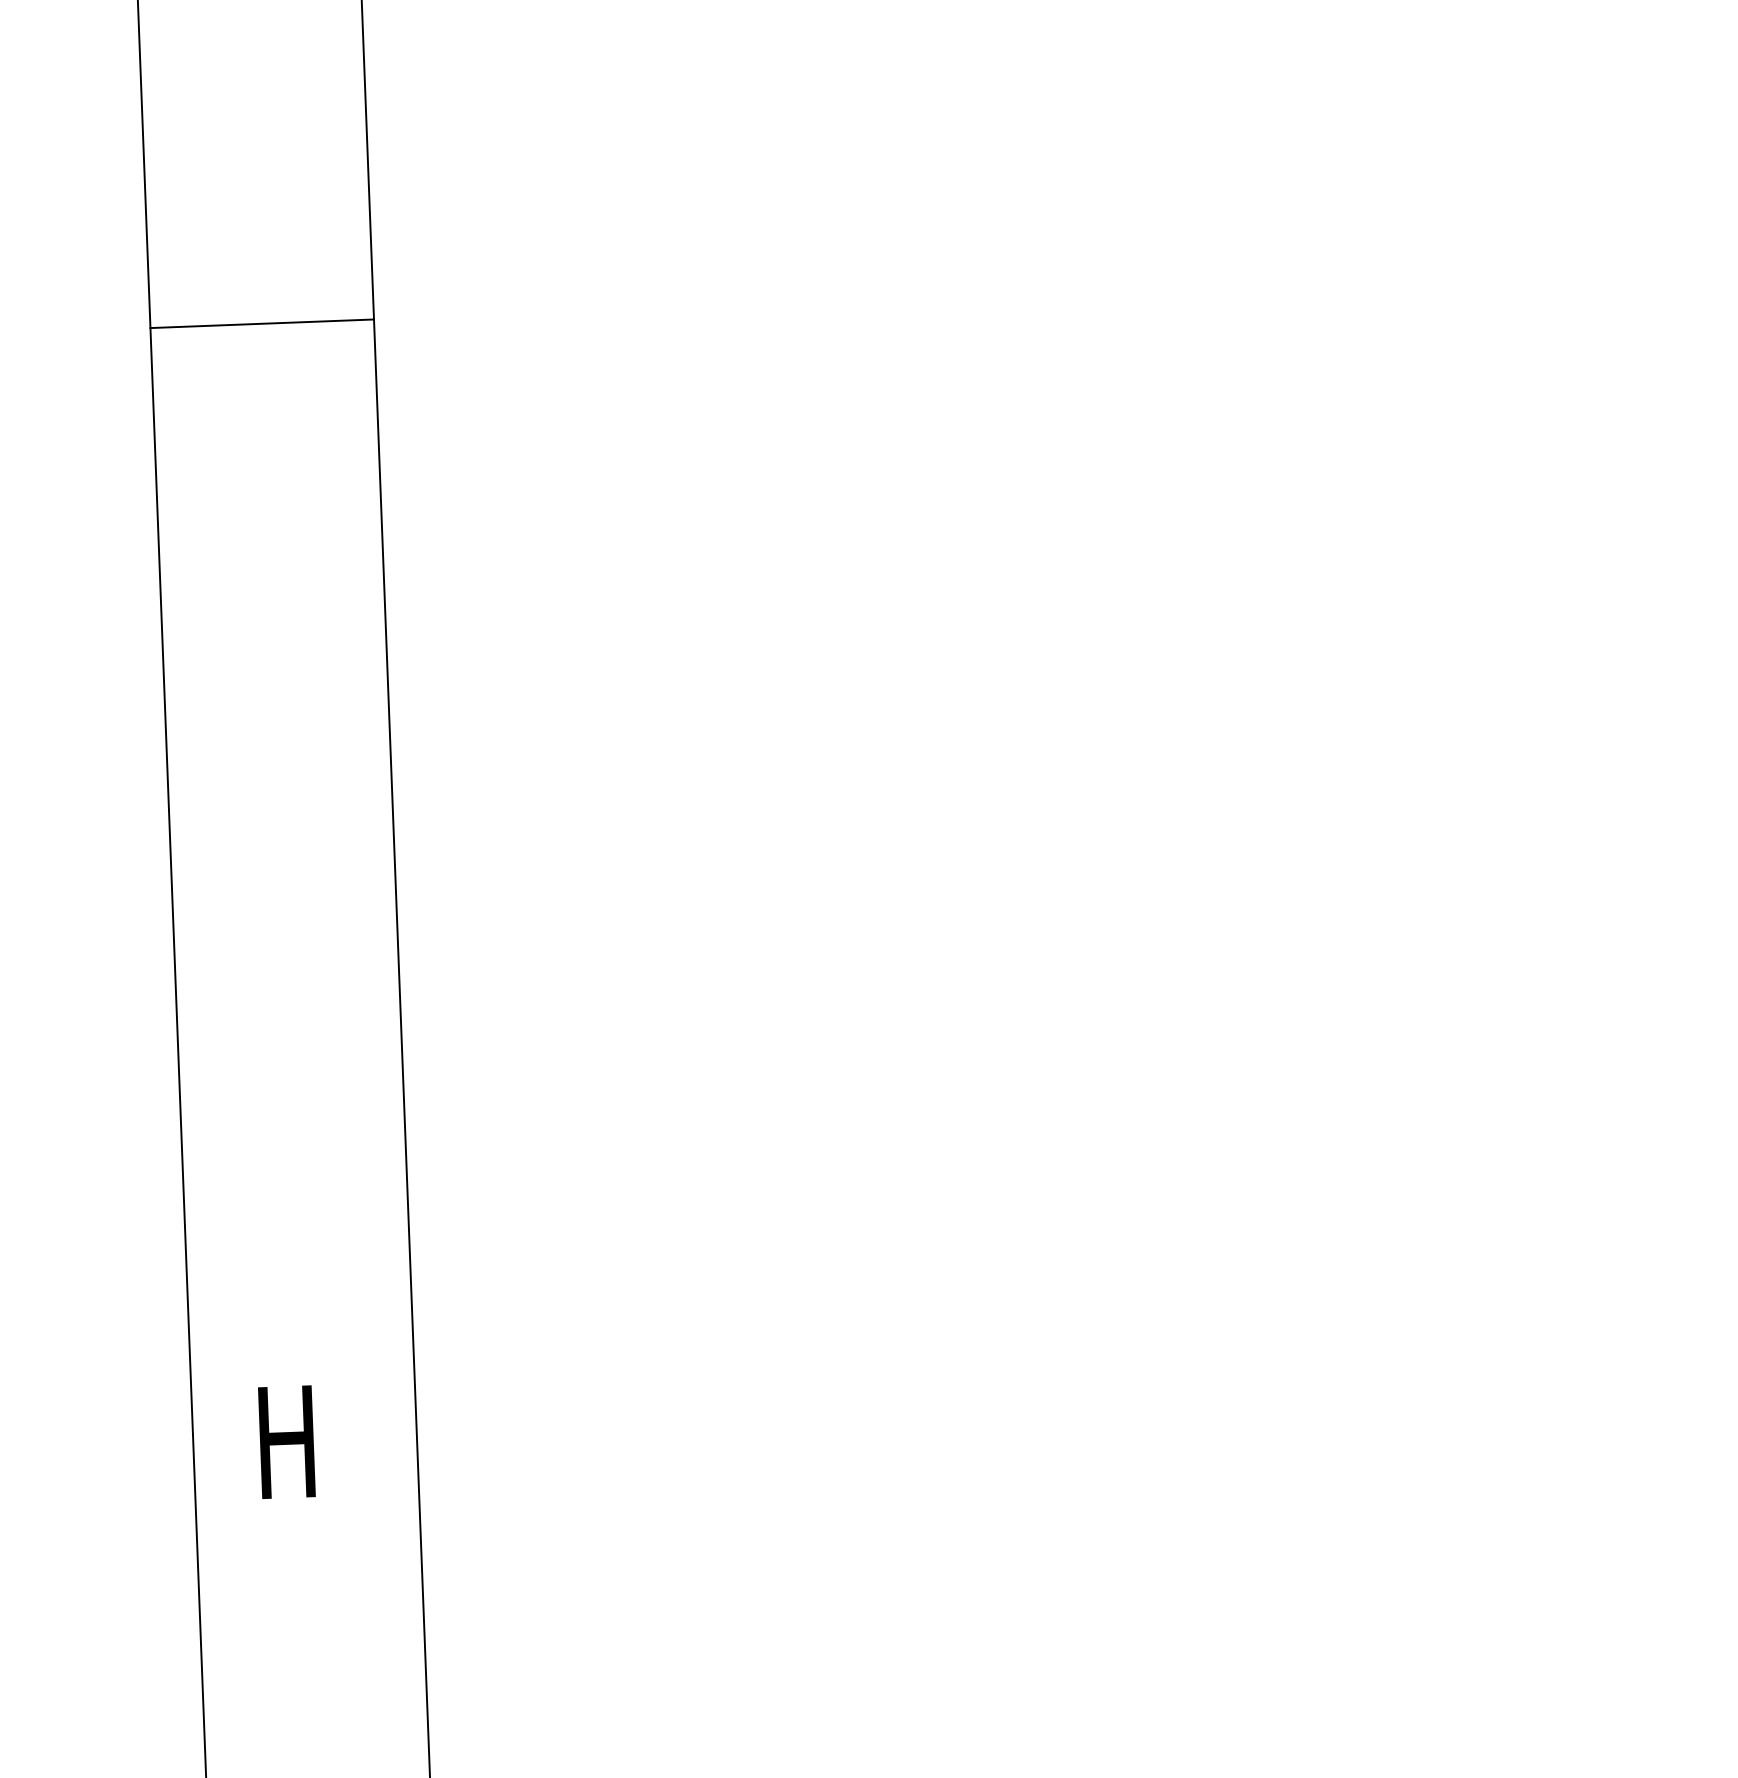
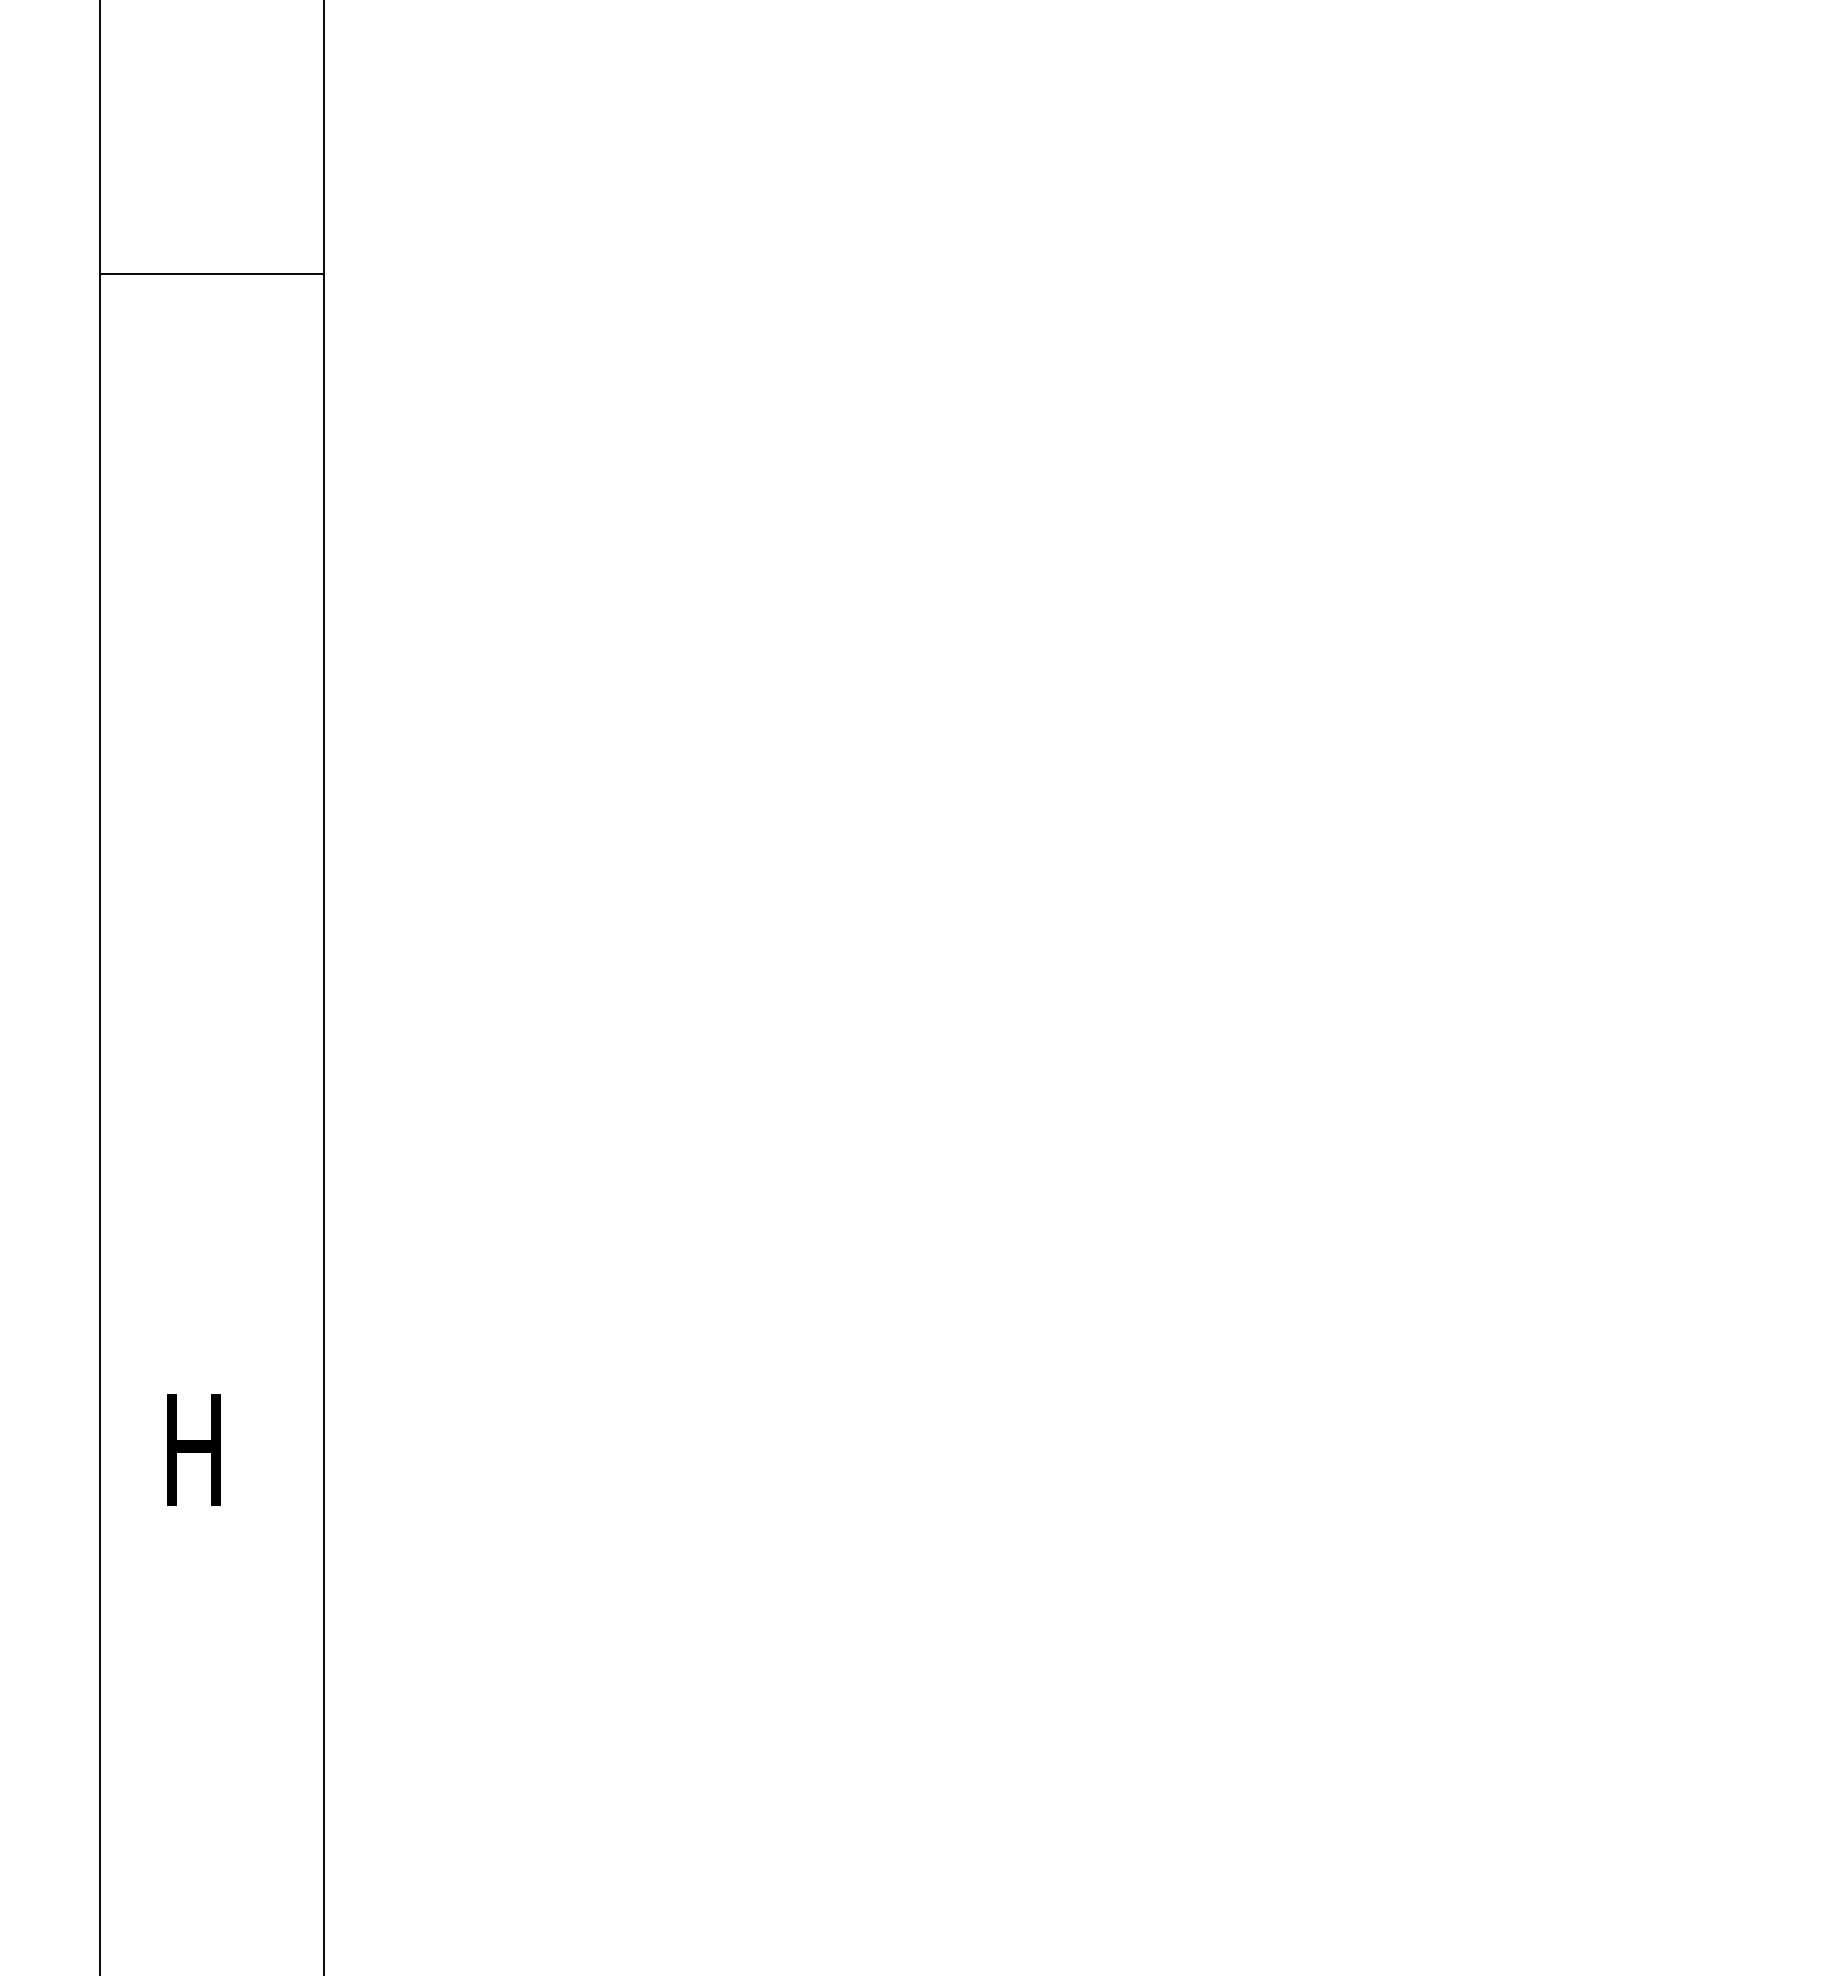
line: (262, 323) -> (212, 273), moved

